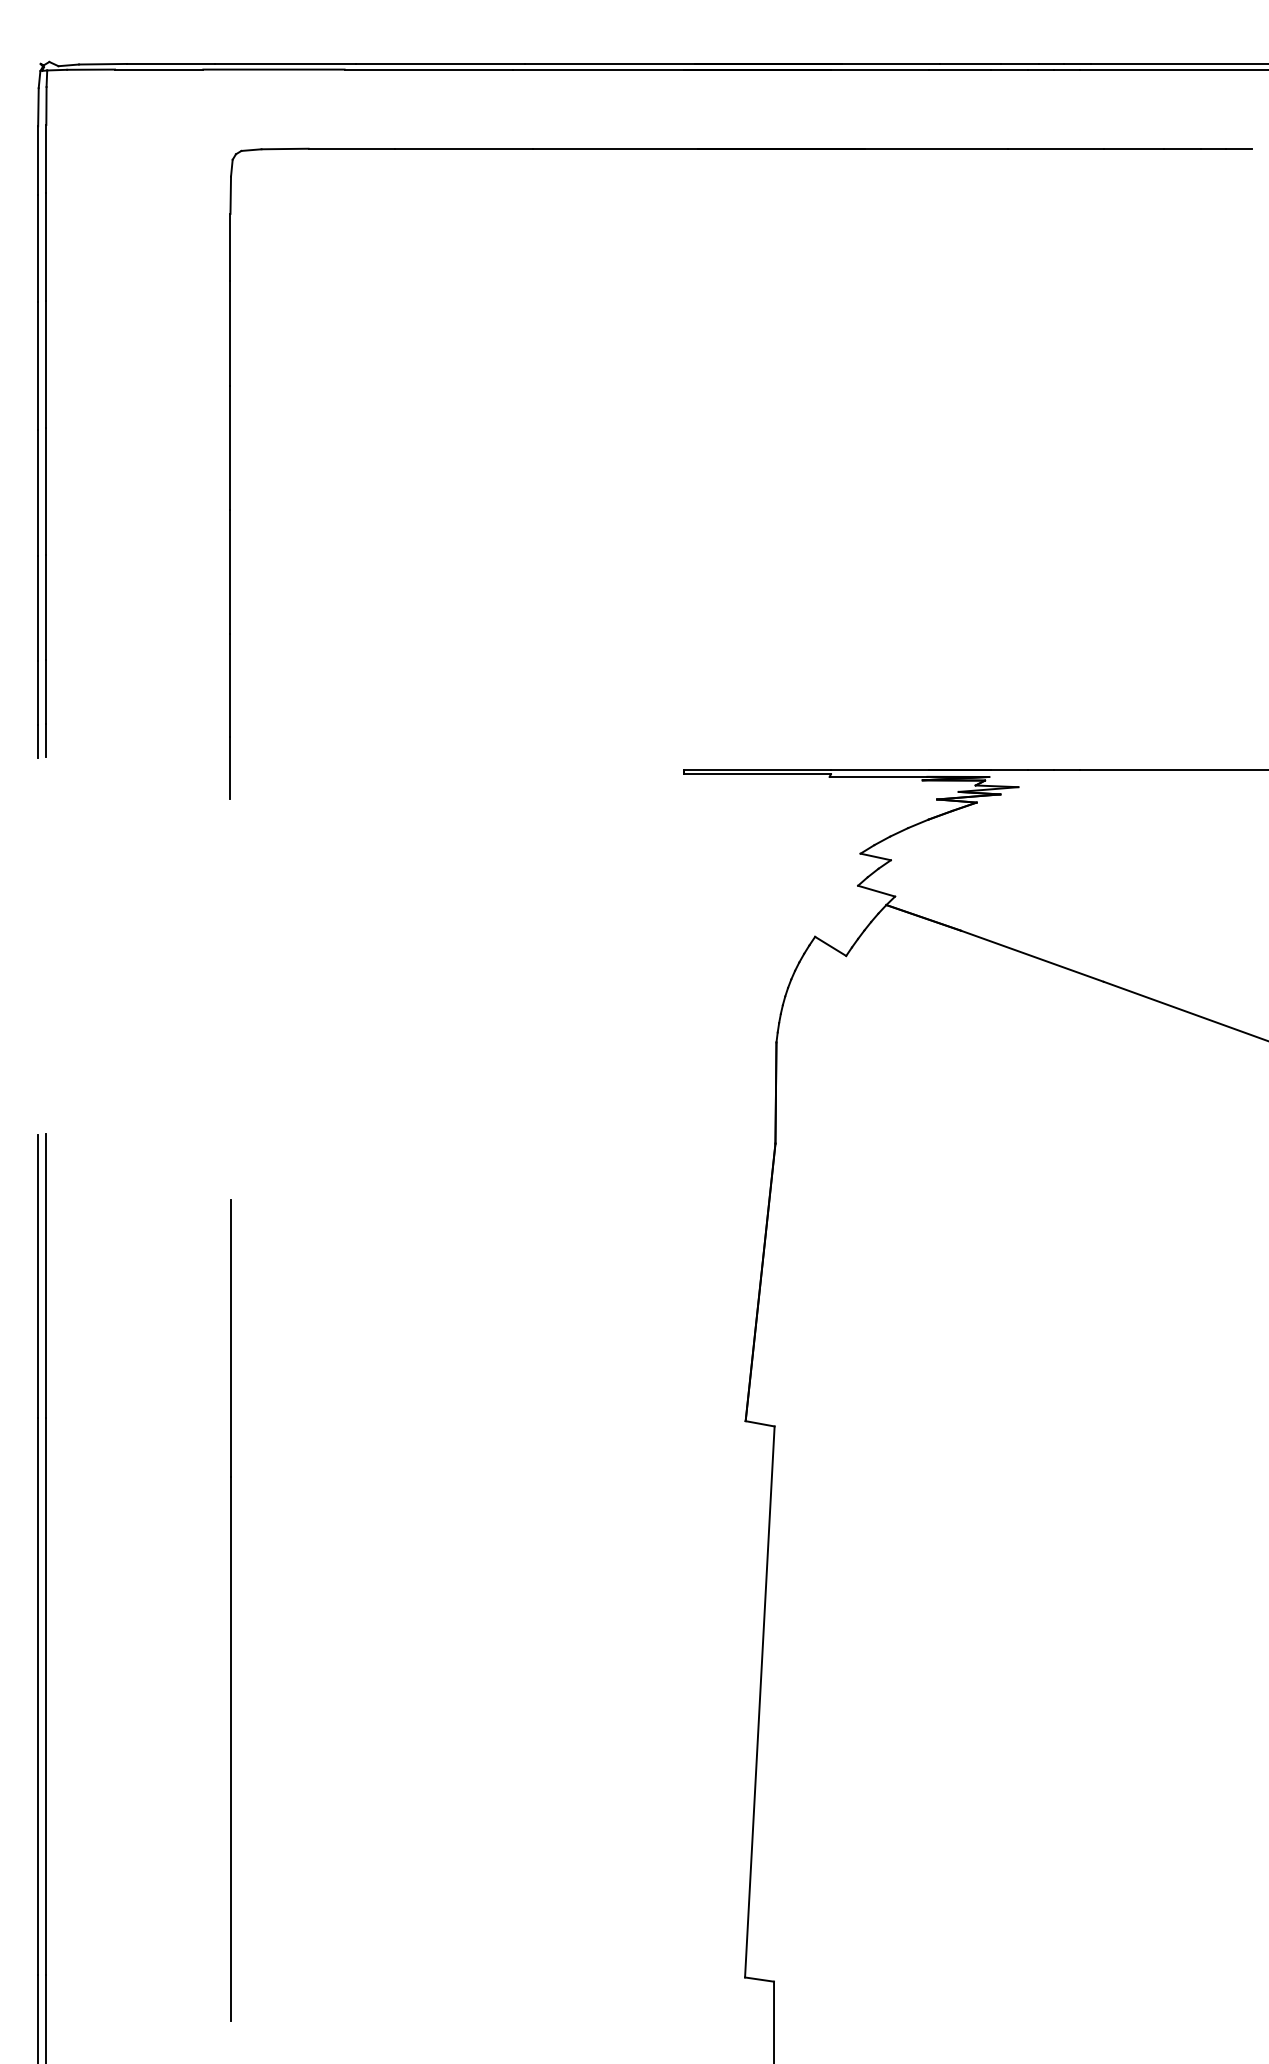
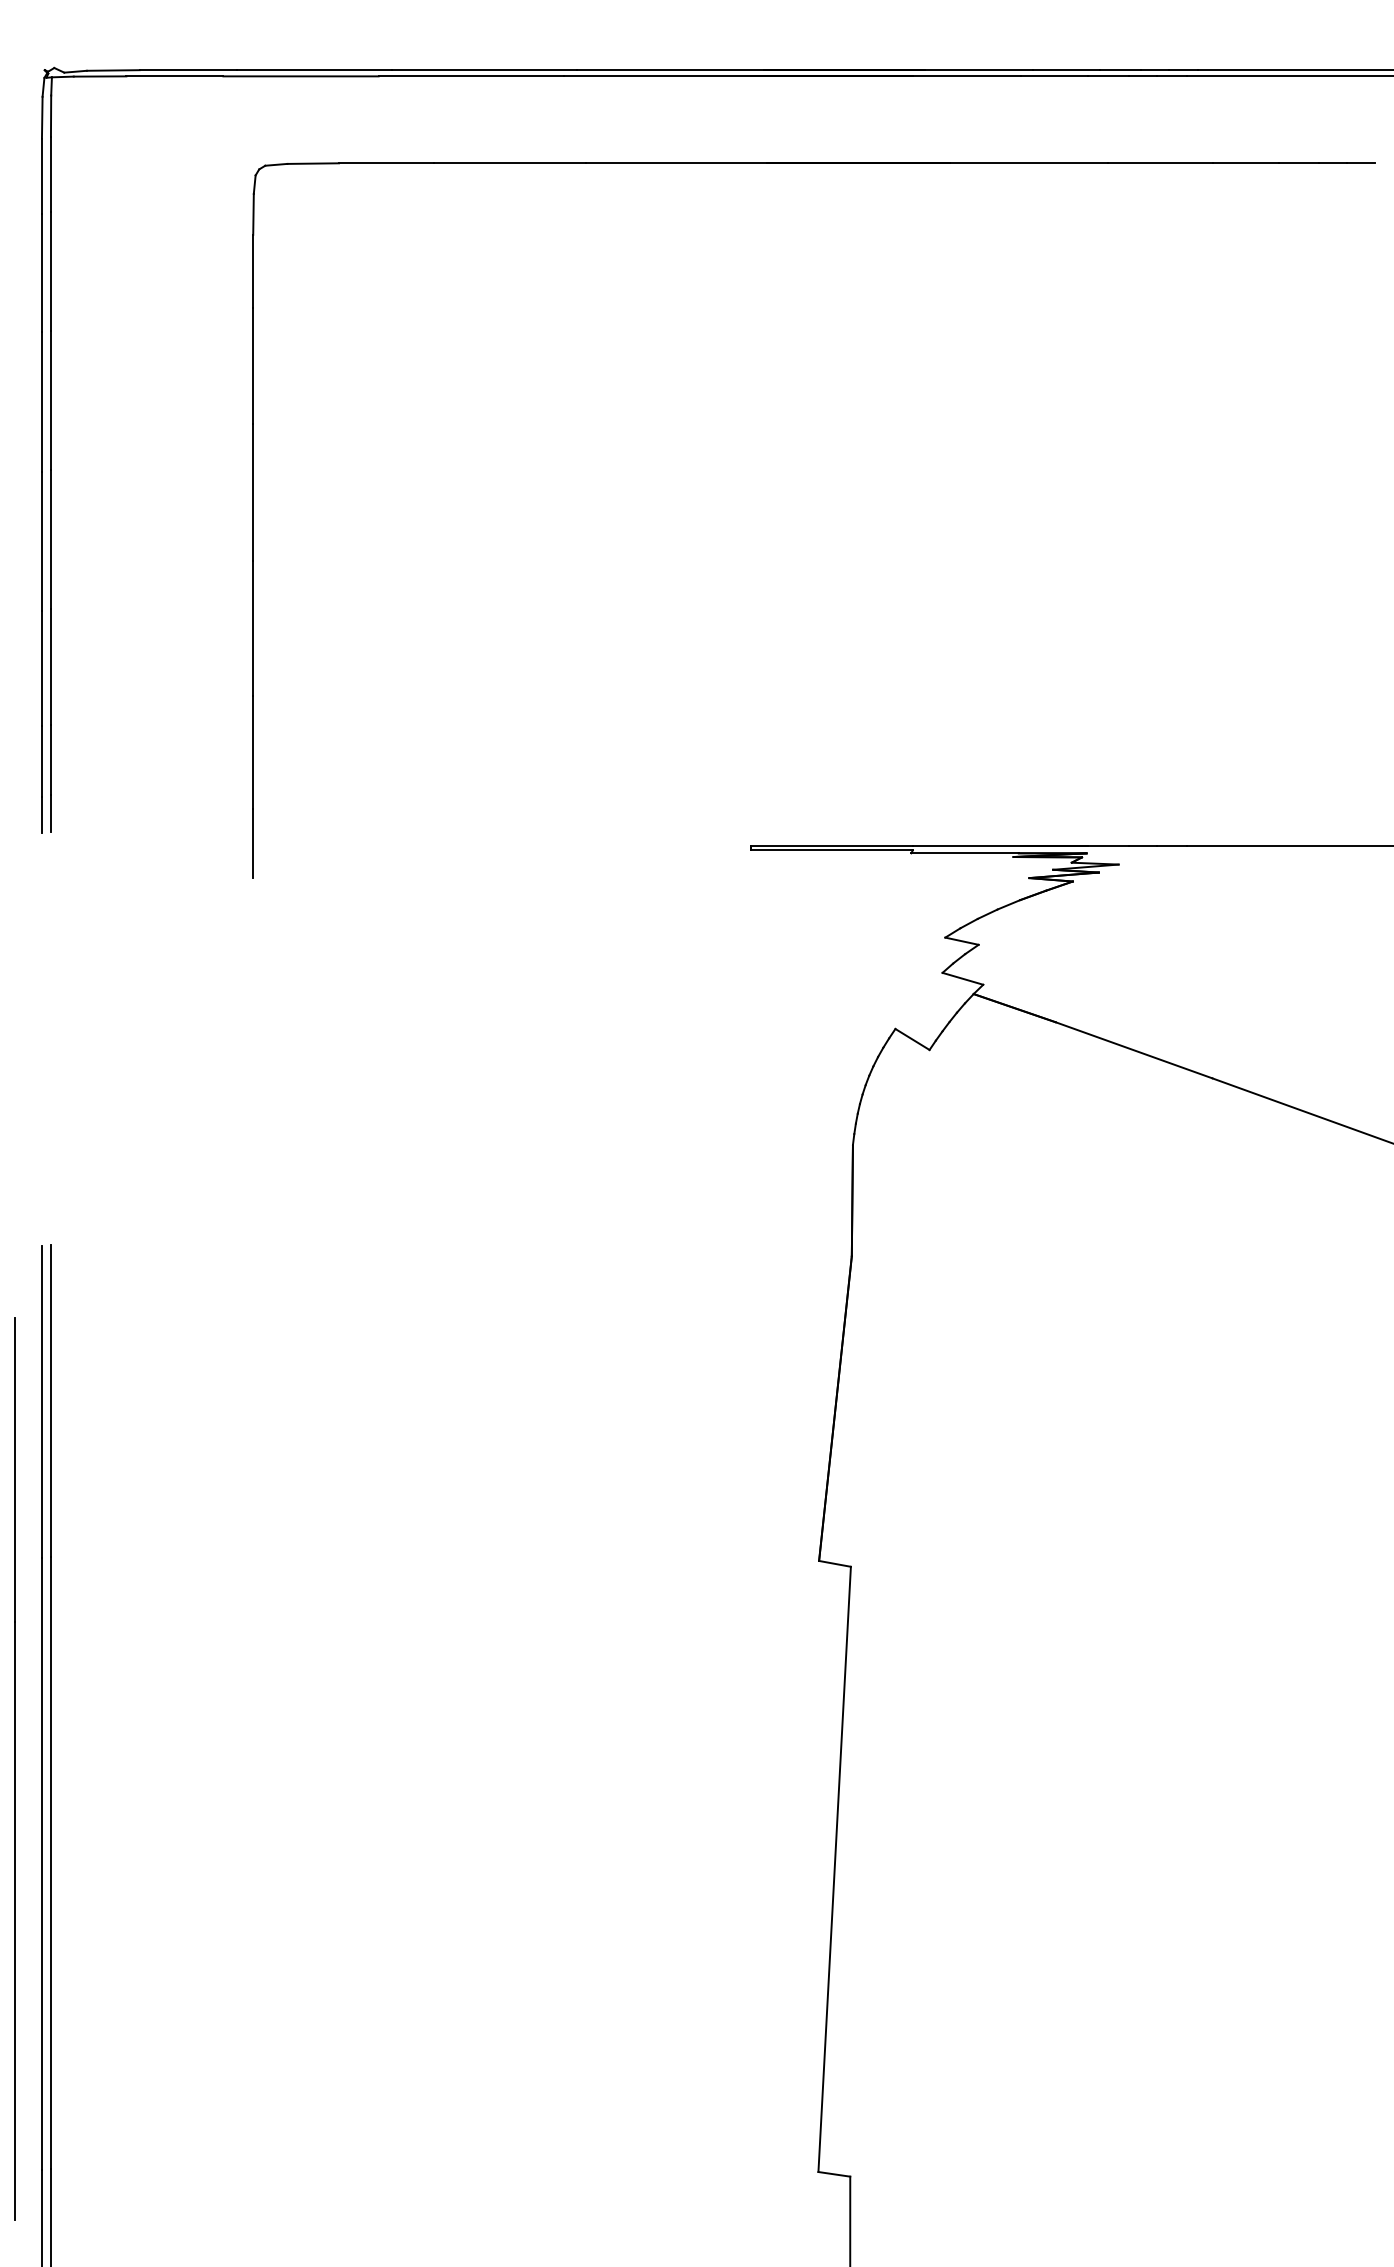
line: (229, 1610) -> (14, 1768), moved

